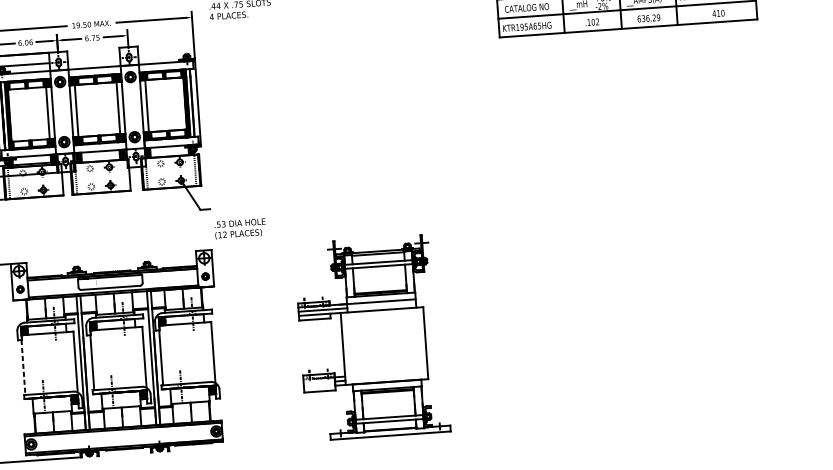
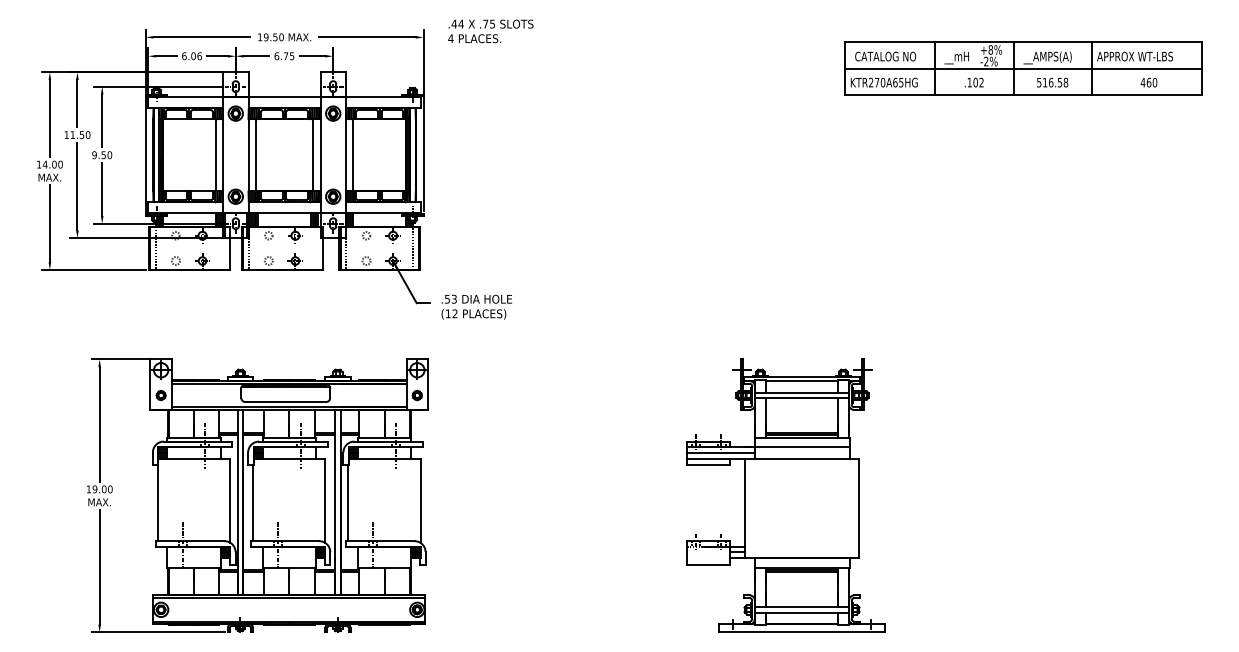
text: (718, 13) -> (1148, 82), 410 -> 460
text: (648, 18) -> (1052, 82), 636.29 -> 516.58
text: (522, 27) -> (877, 82), KTR195A65HG -> KTR270A65HG
text: (240, 228) -> (476, 306), moved
part: (371, 337) -> (785, 495), moved
line: (23, 367) -> (157, 503), dashed -> solid

